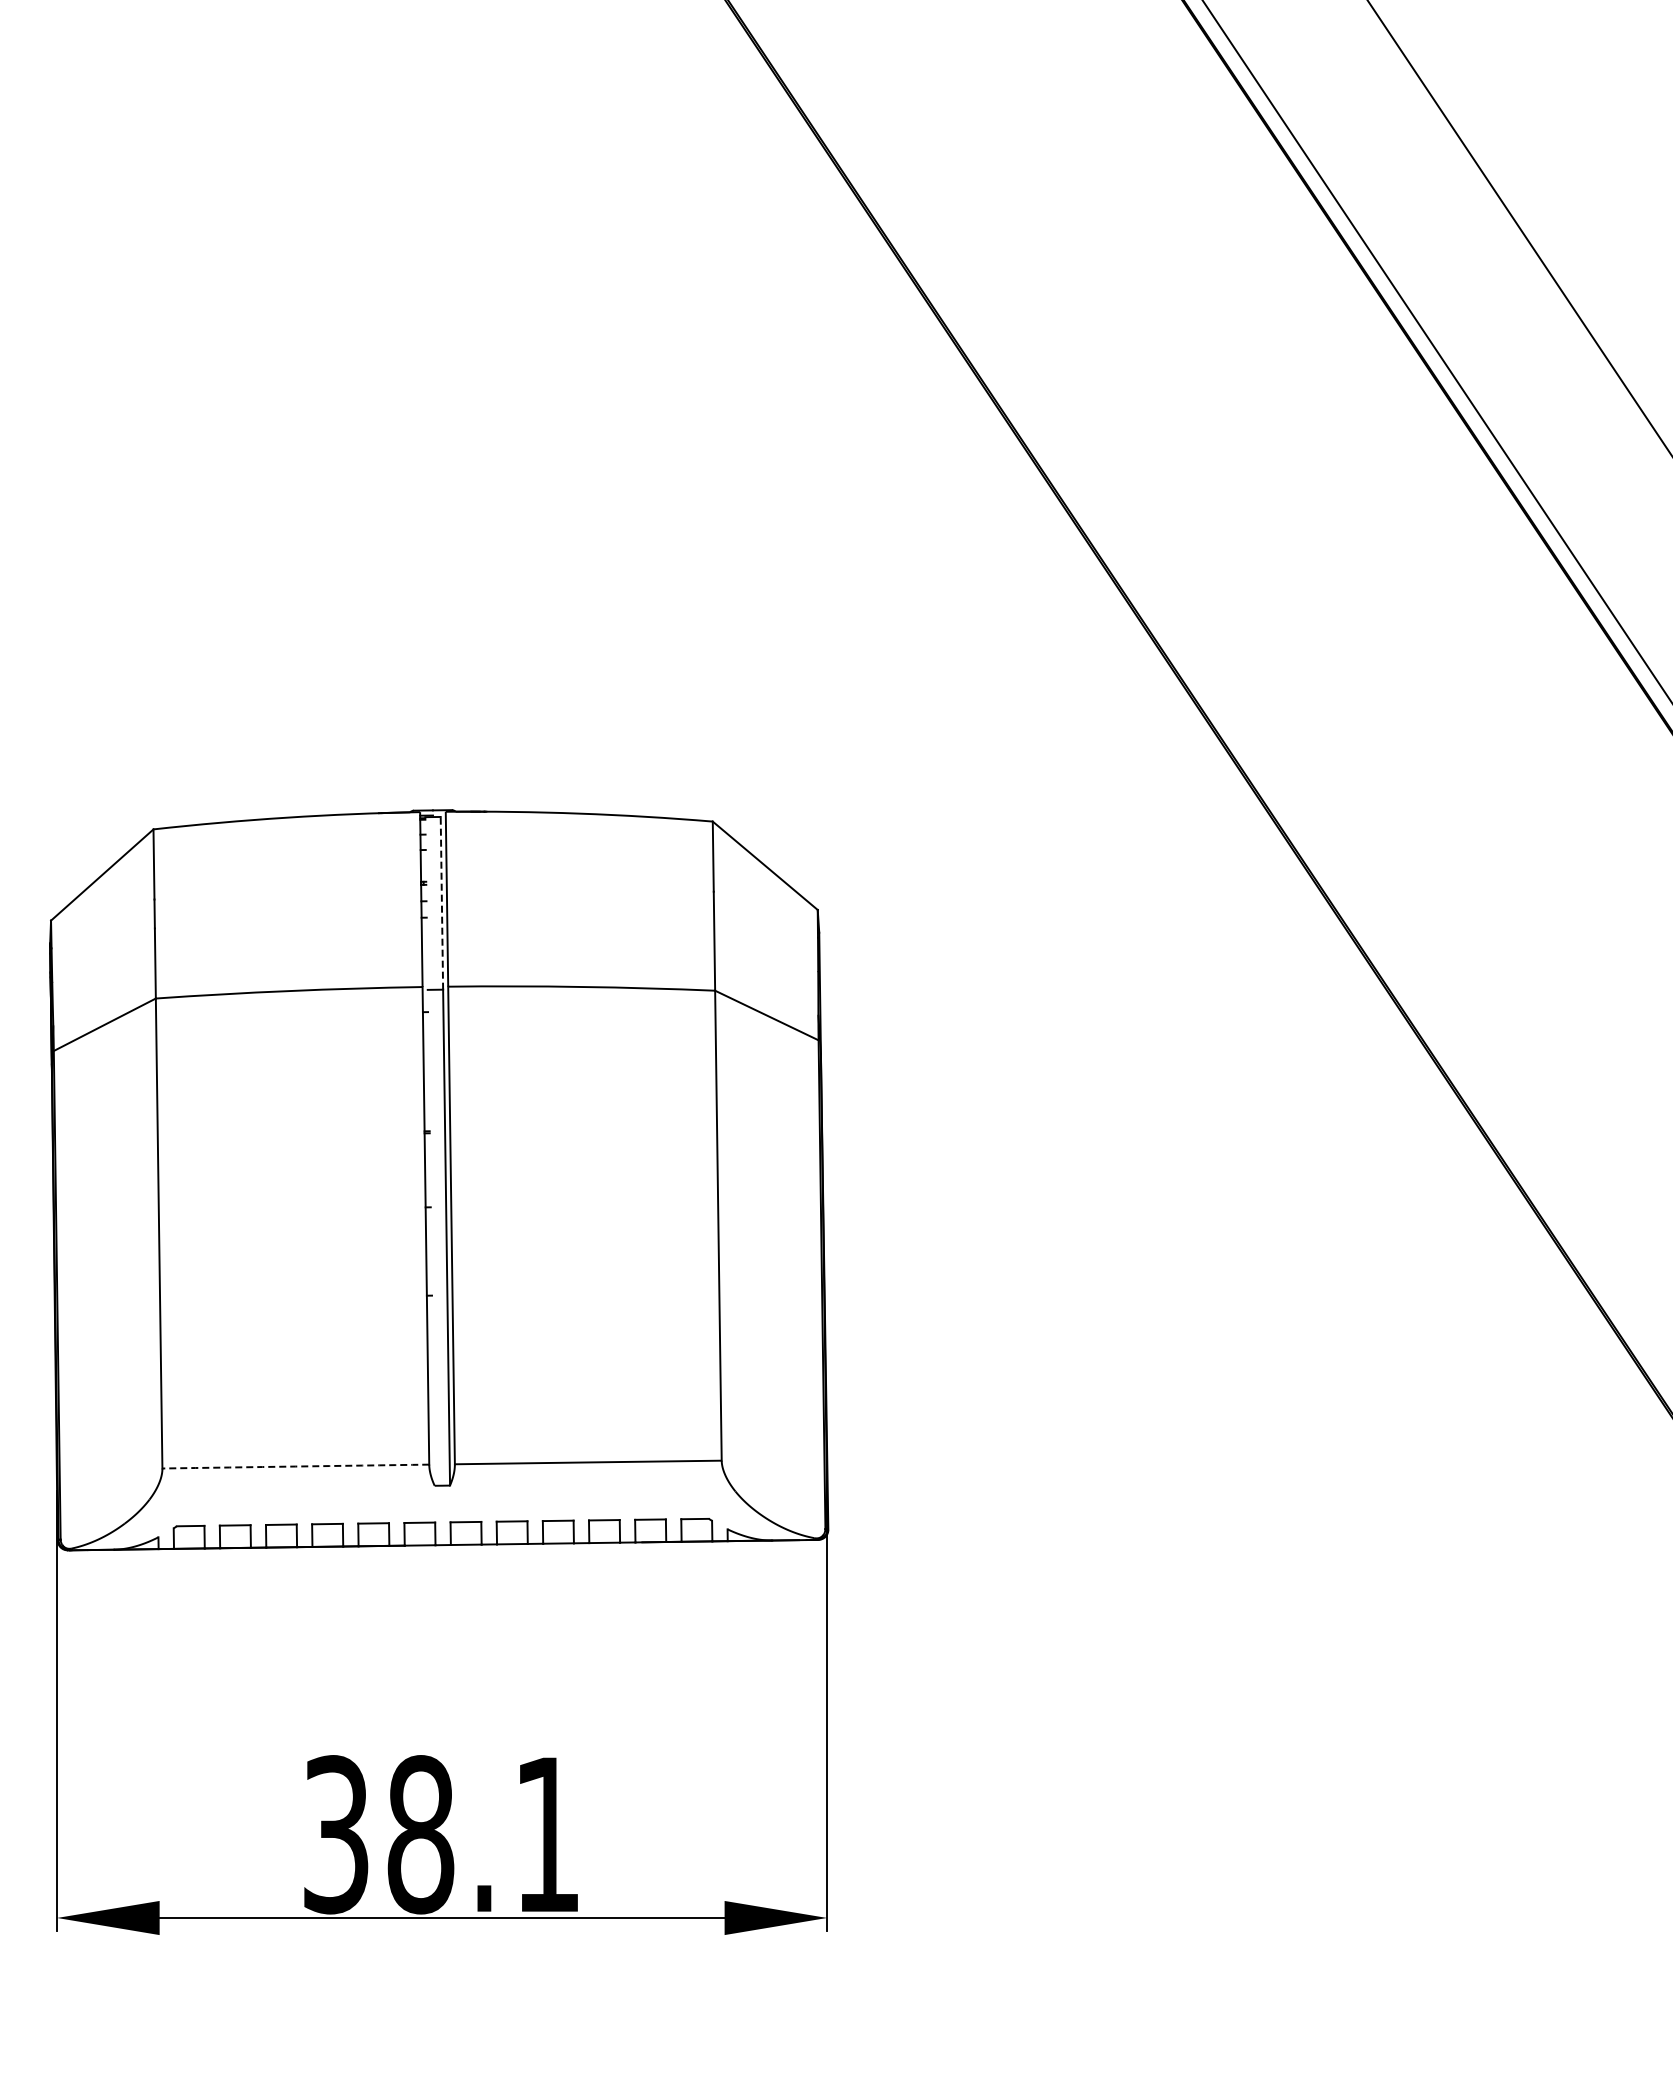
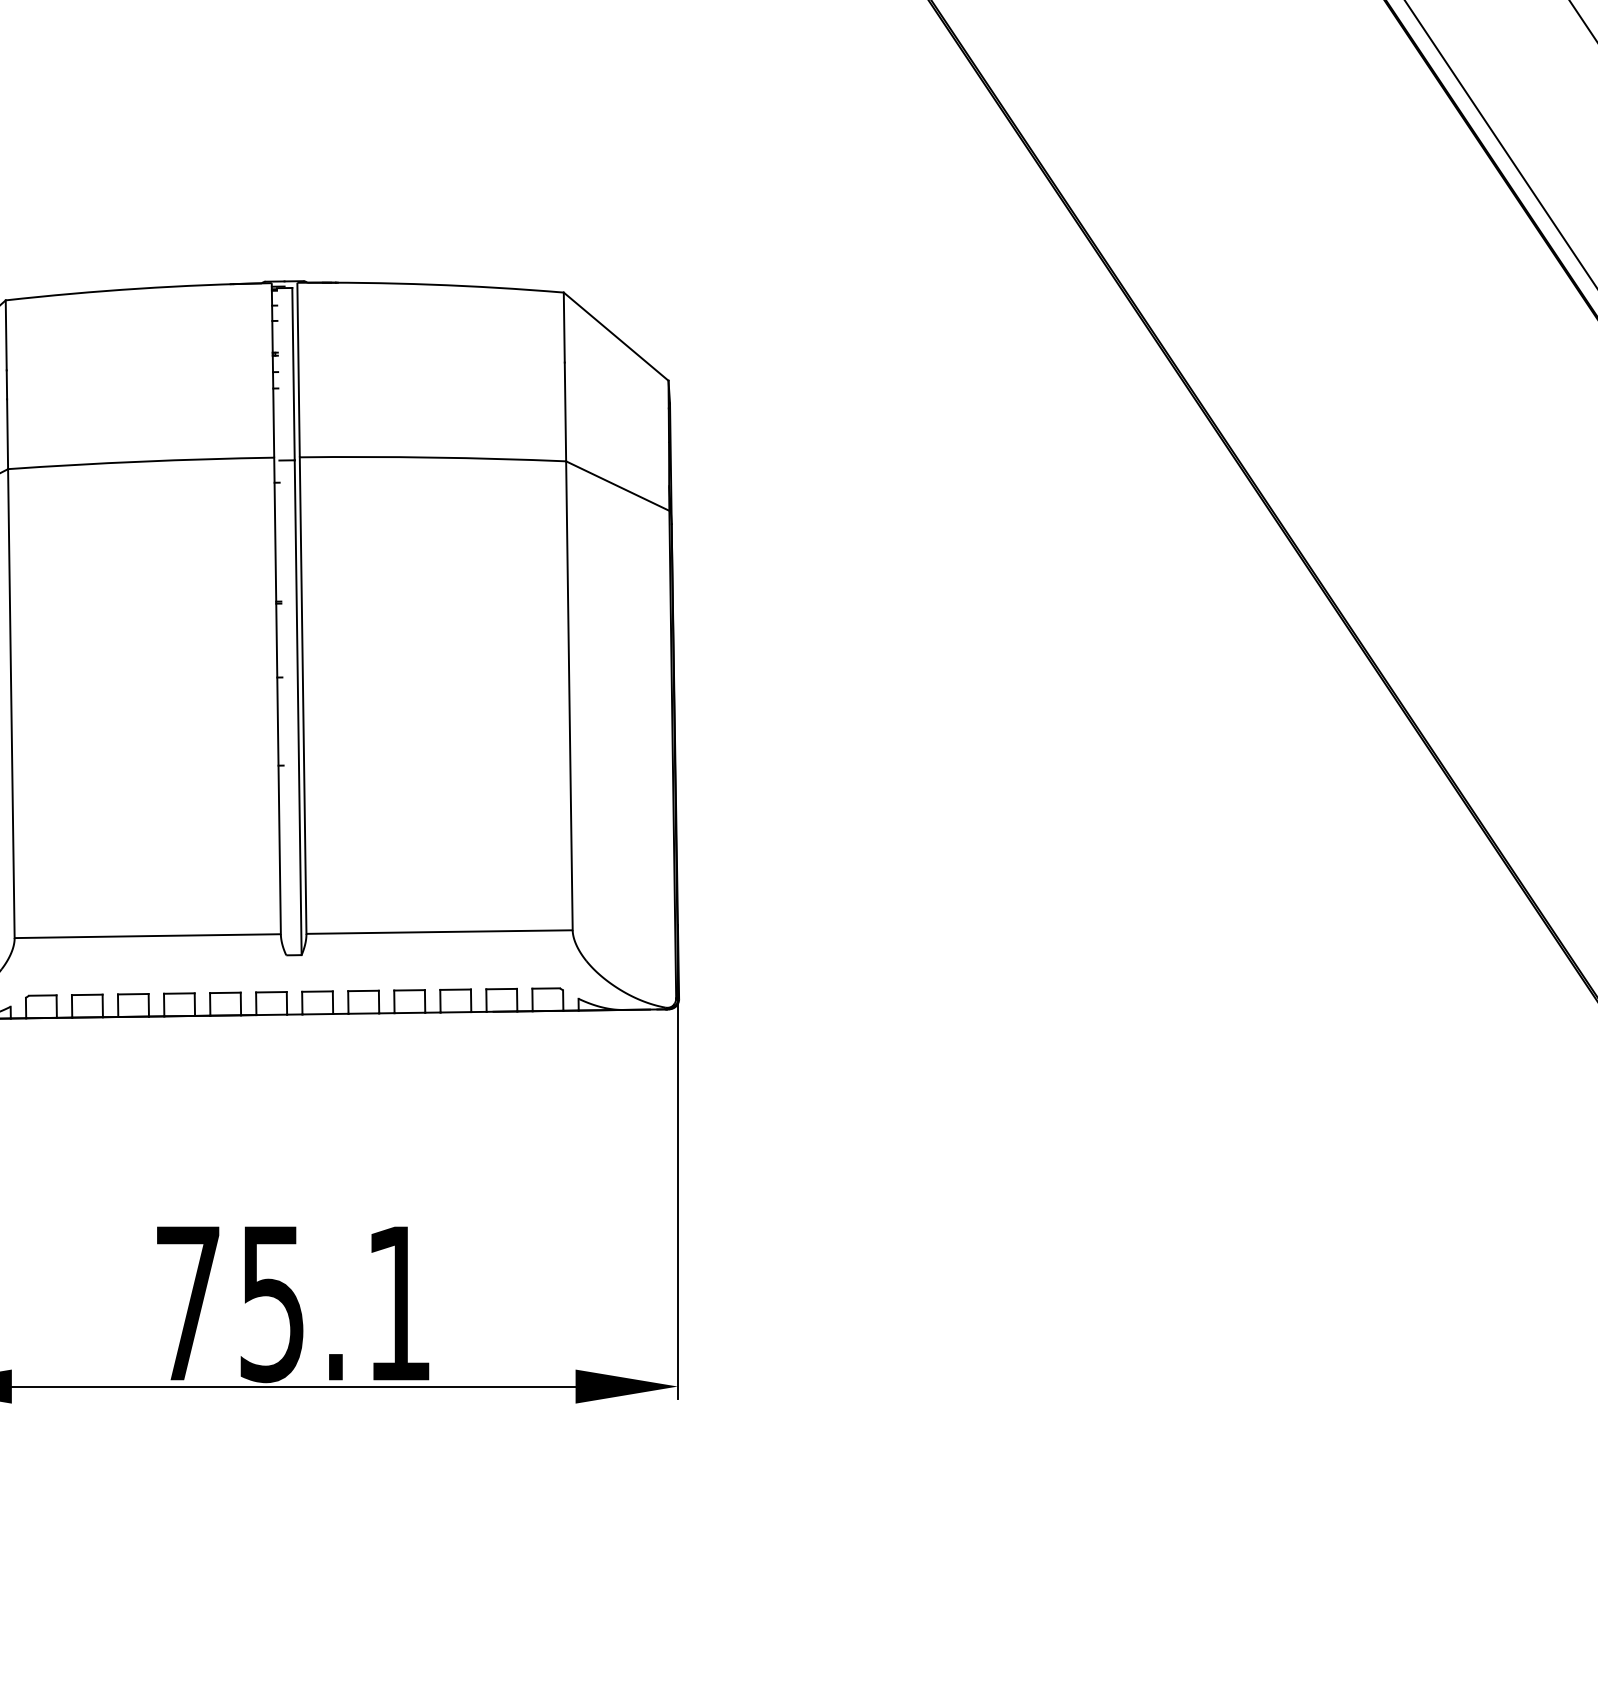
line: (441, 902) -> (293, 373), dashed -> solid
arc: (295, 1466) -> (147, 936), dashed -> solid
text: (379, 1834) -> (231, 1303), 38.1 -> 75.1

